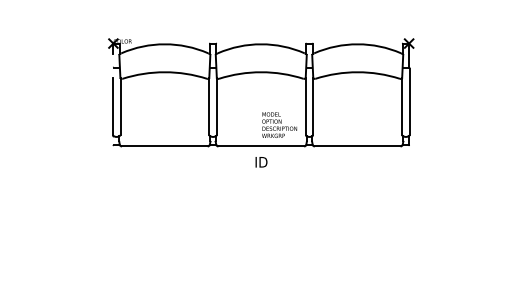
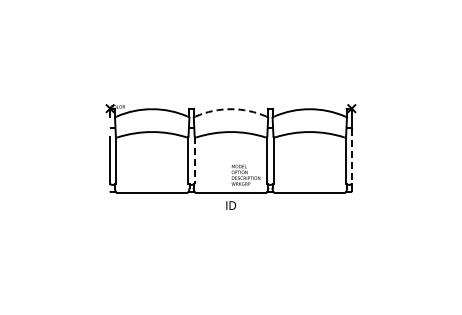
arc: (261, 44) -> (231, 109), solid -> dashed
line: (410, 102) -> (352, 156), solid -> dashed
line: (216, 107) -> (194, 160), solid -> dashed

